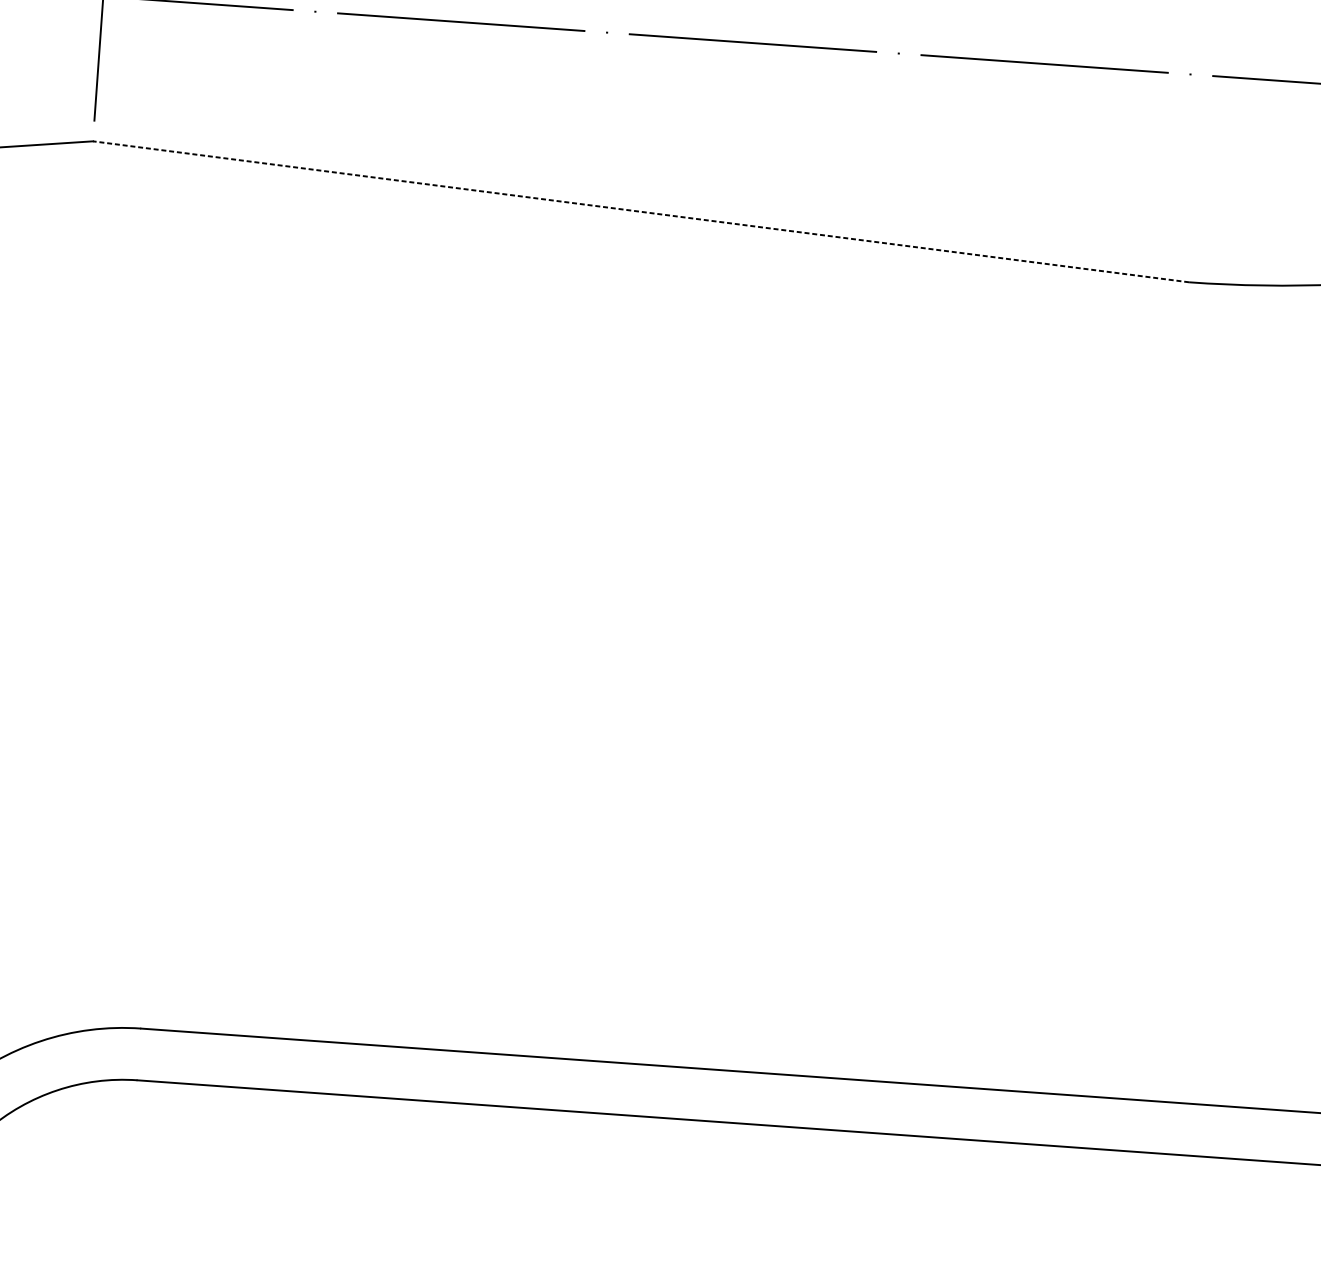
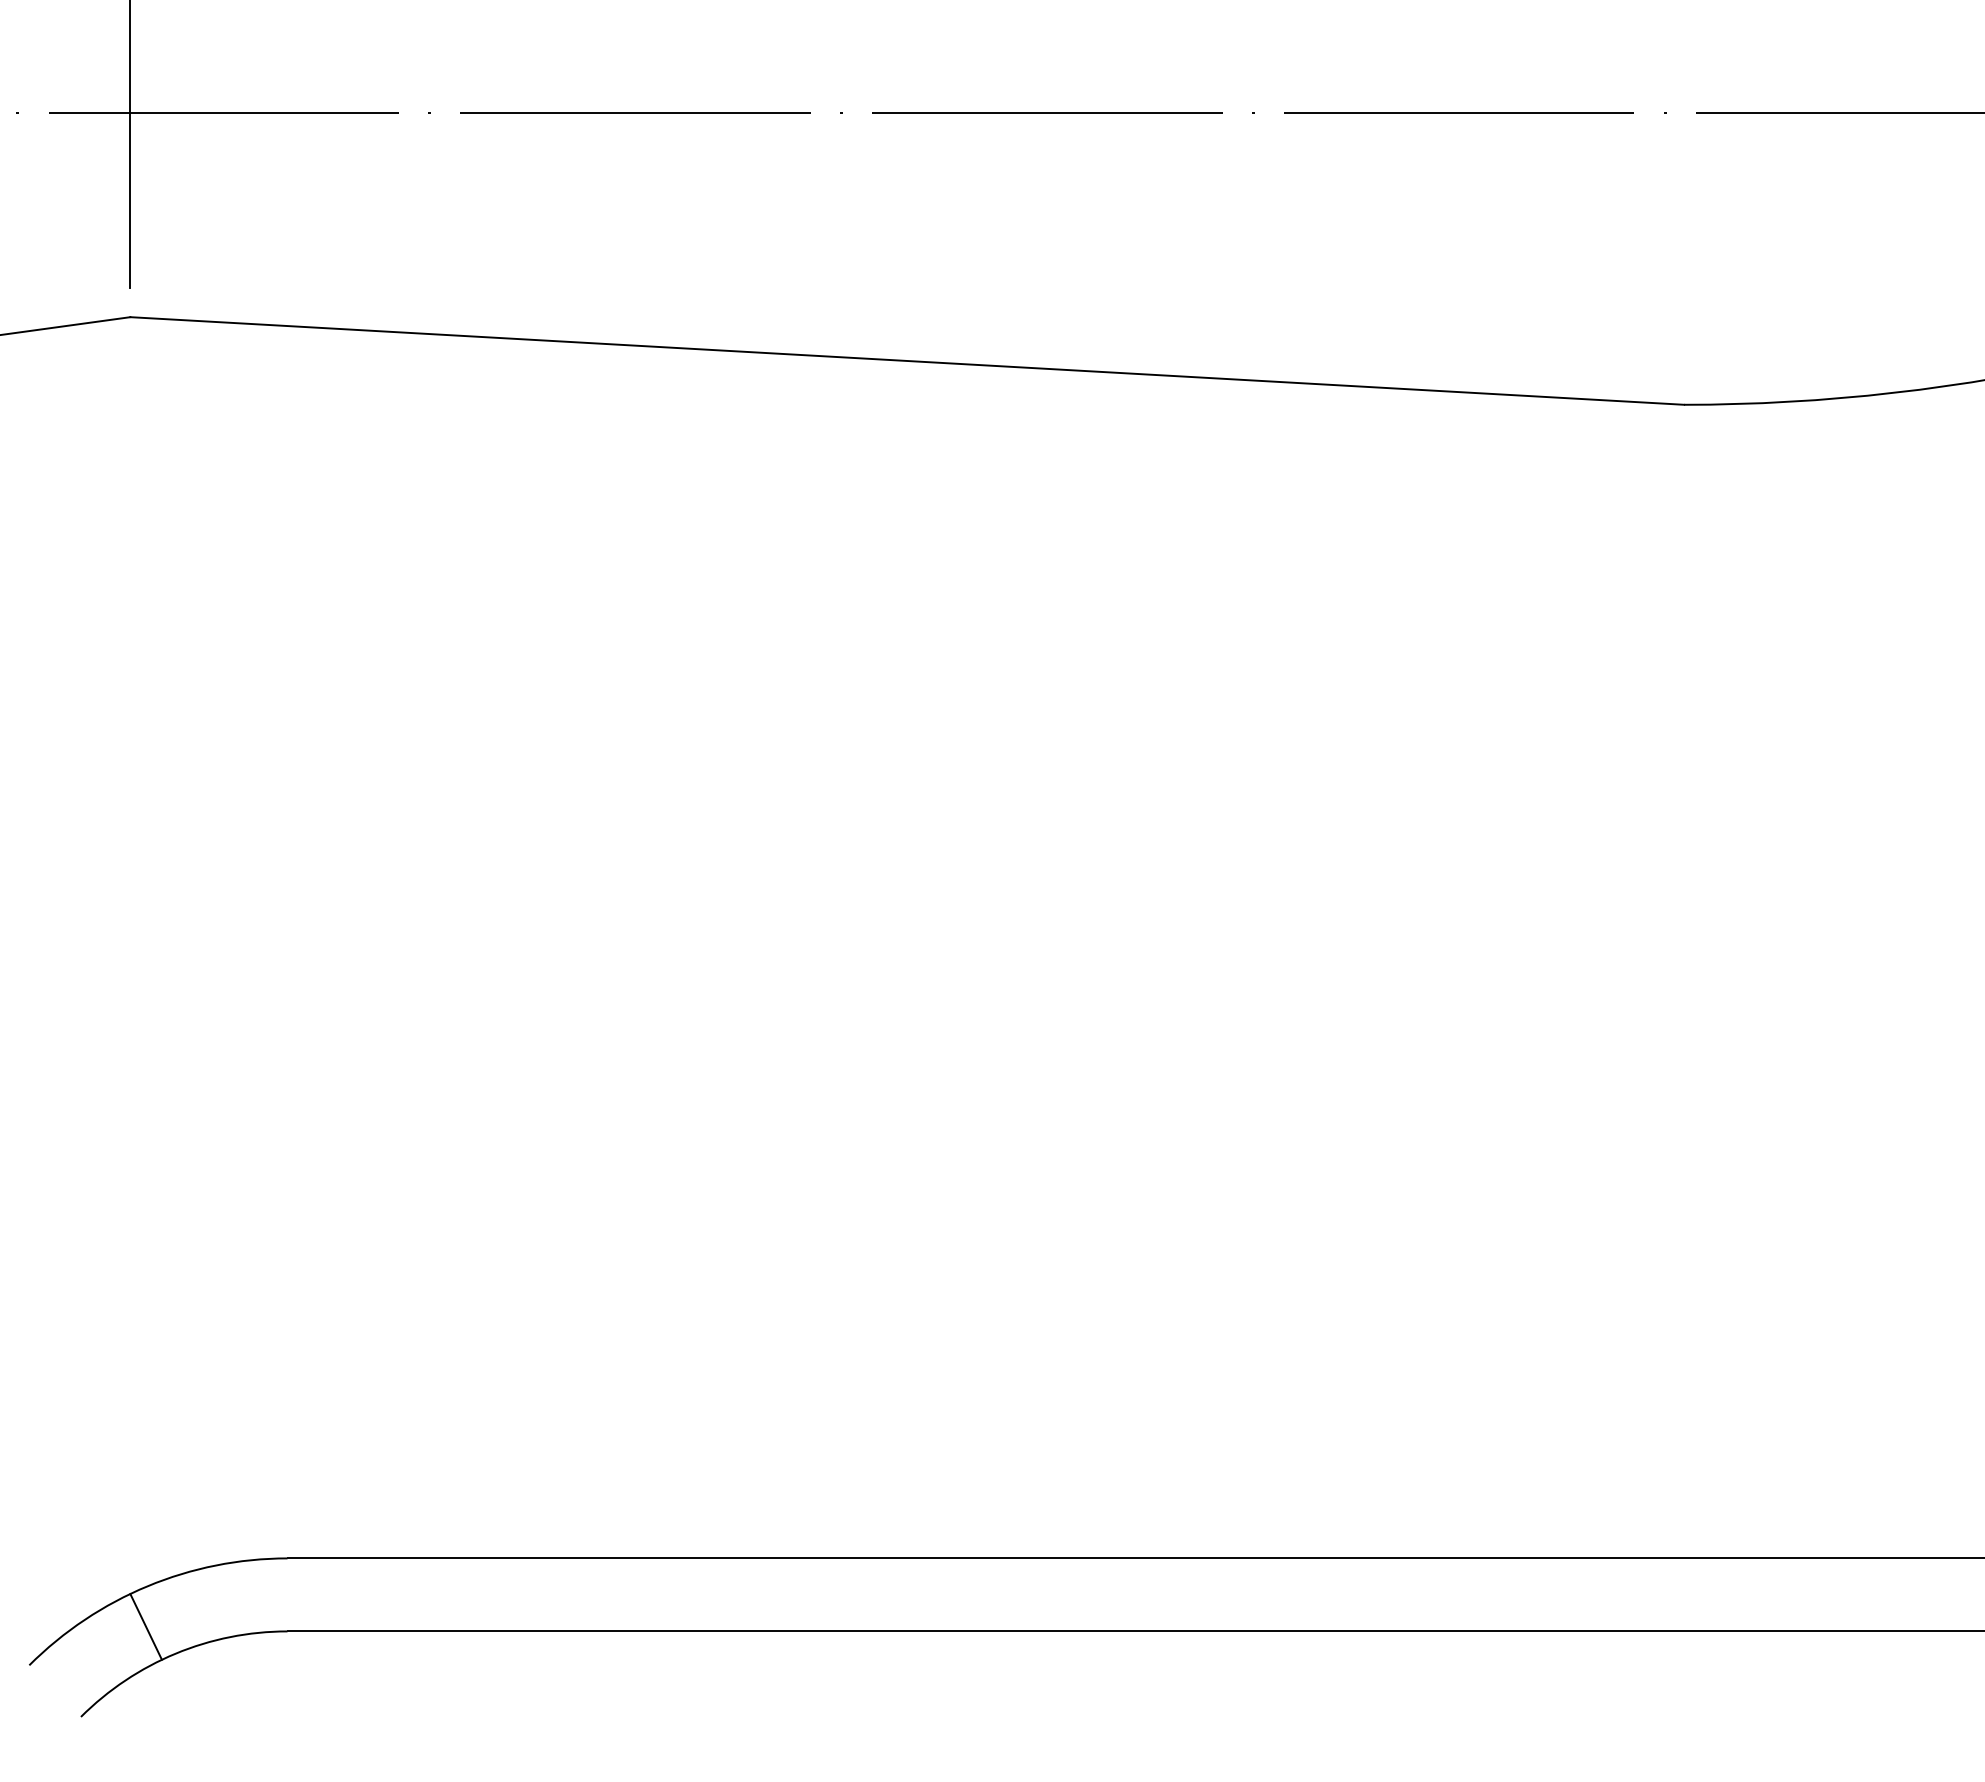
line: (640, 211) -> (906, 360), dashed -> solid
line: (37, 1069) -> (145, 1626), added

